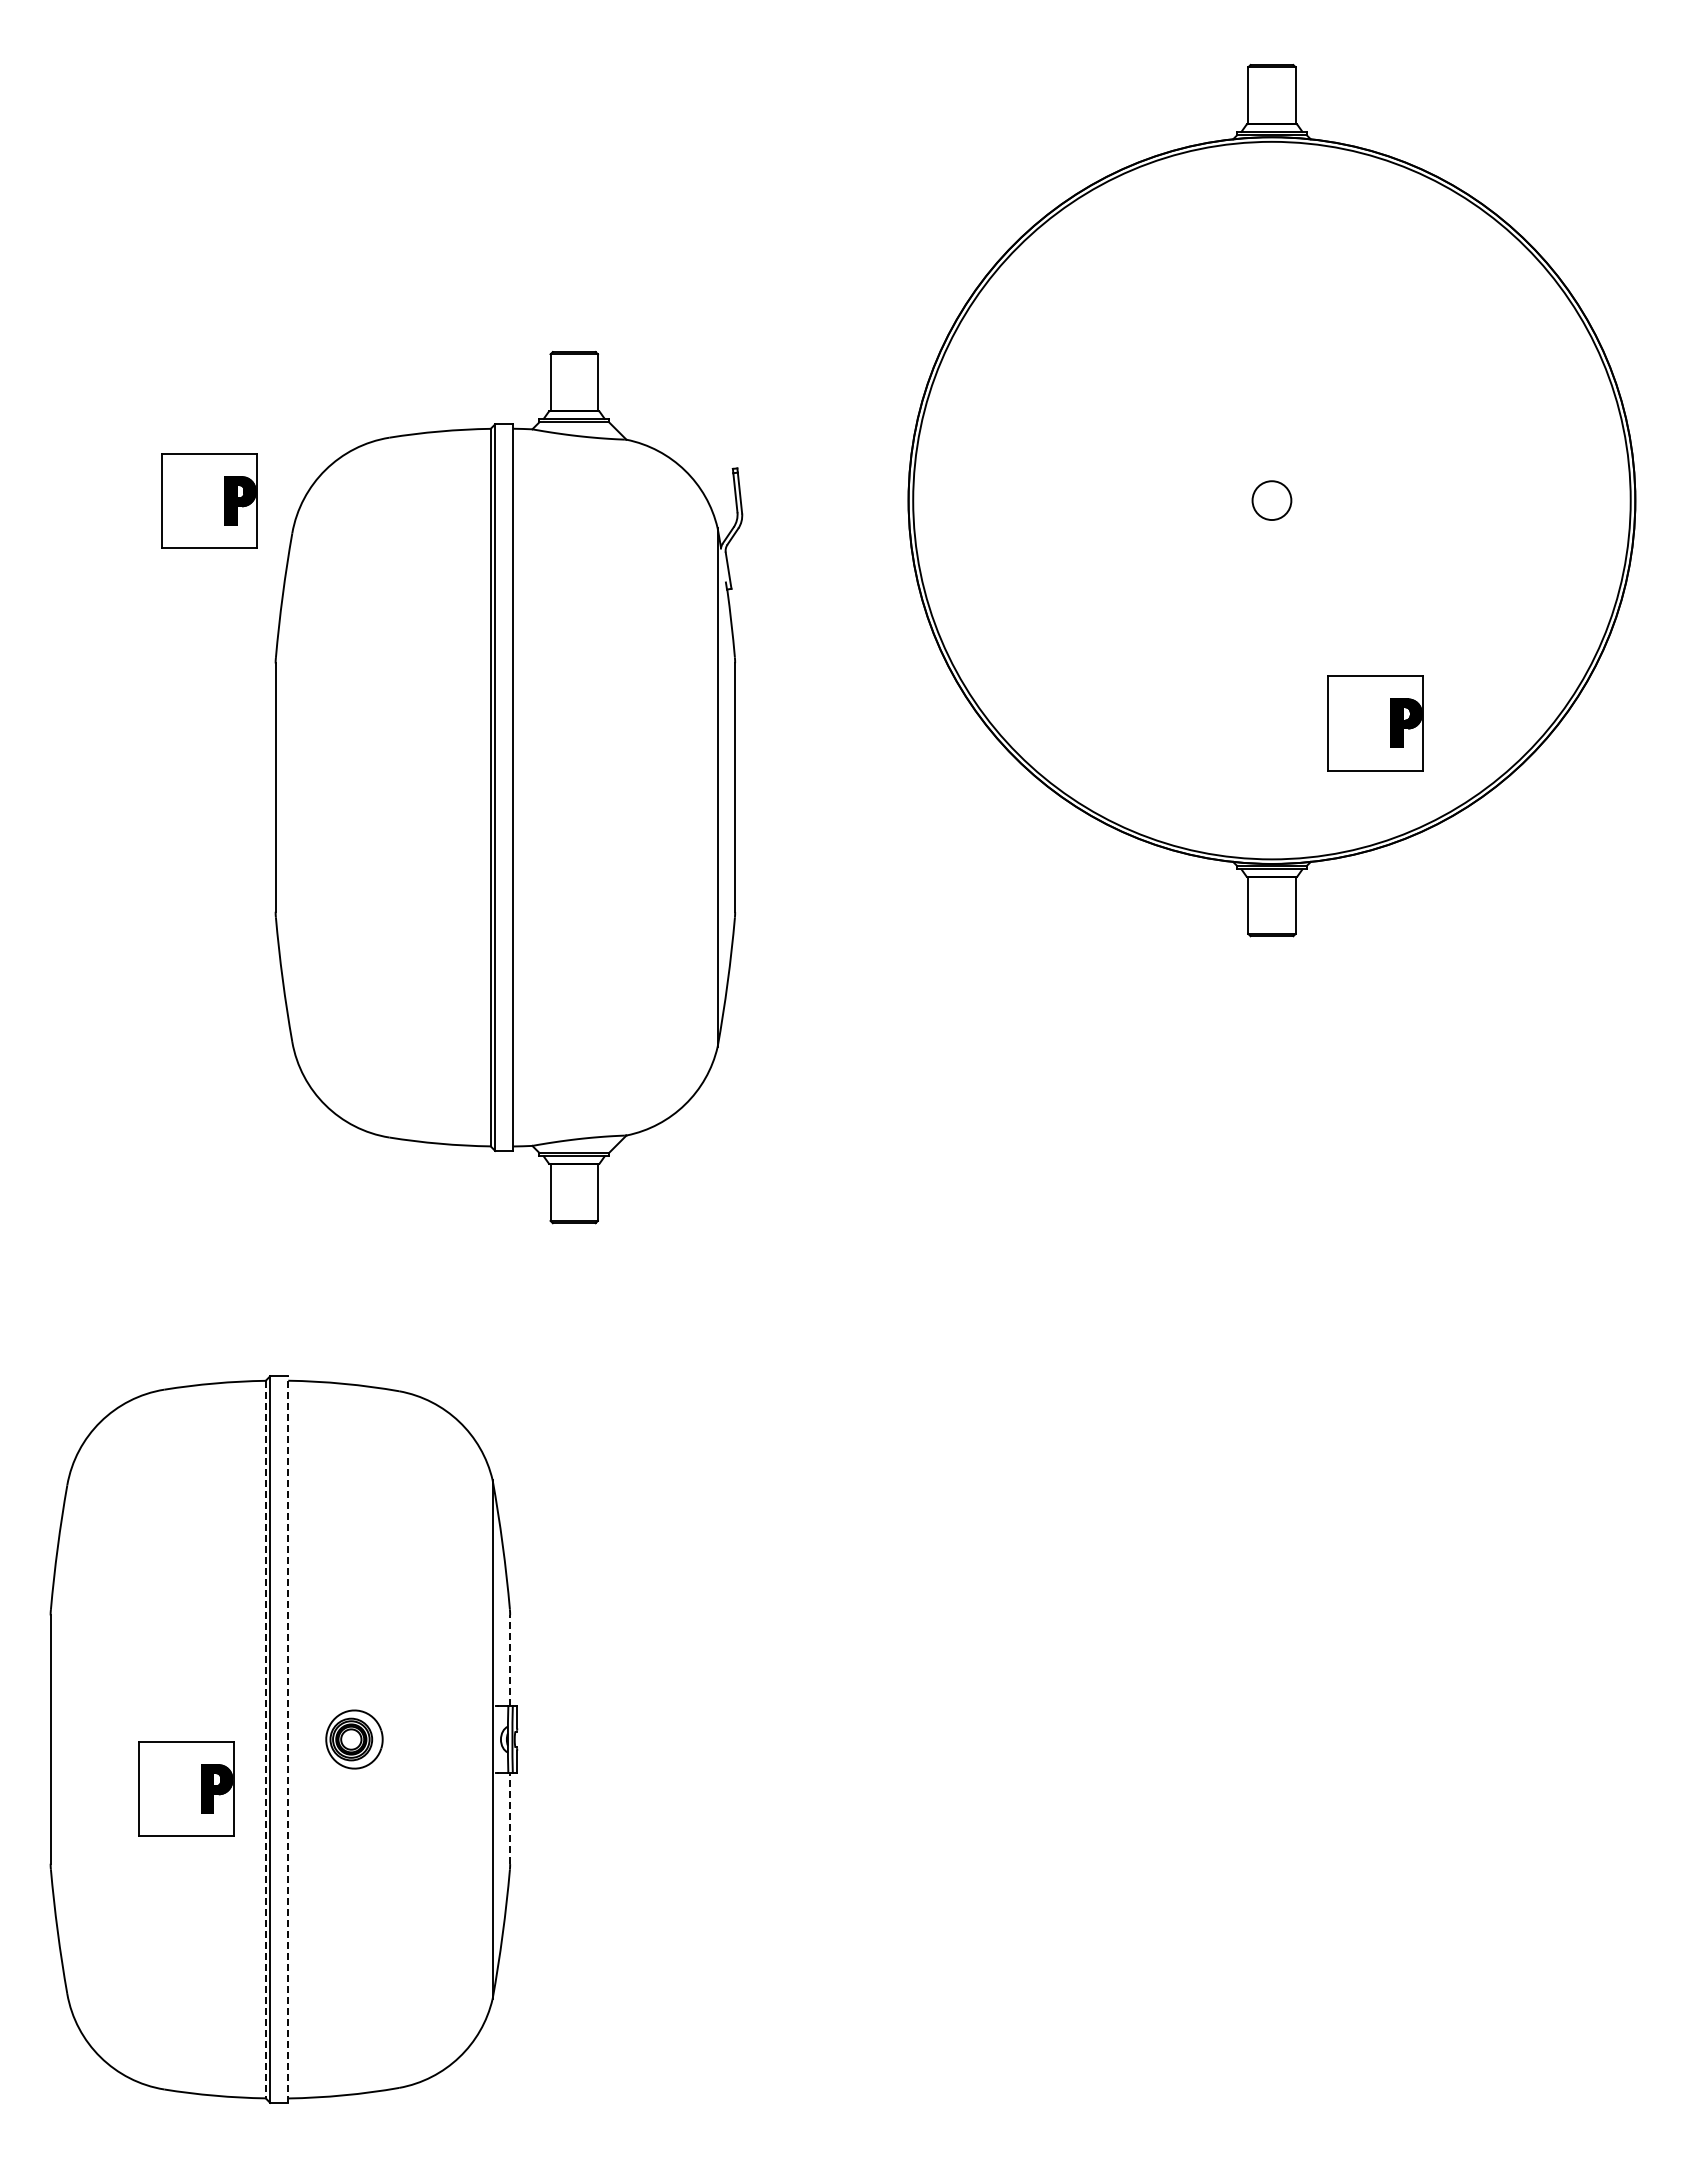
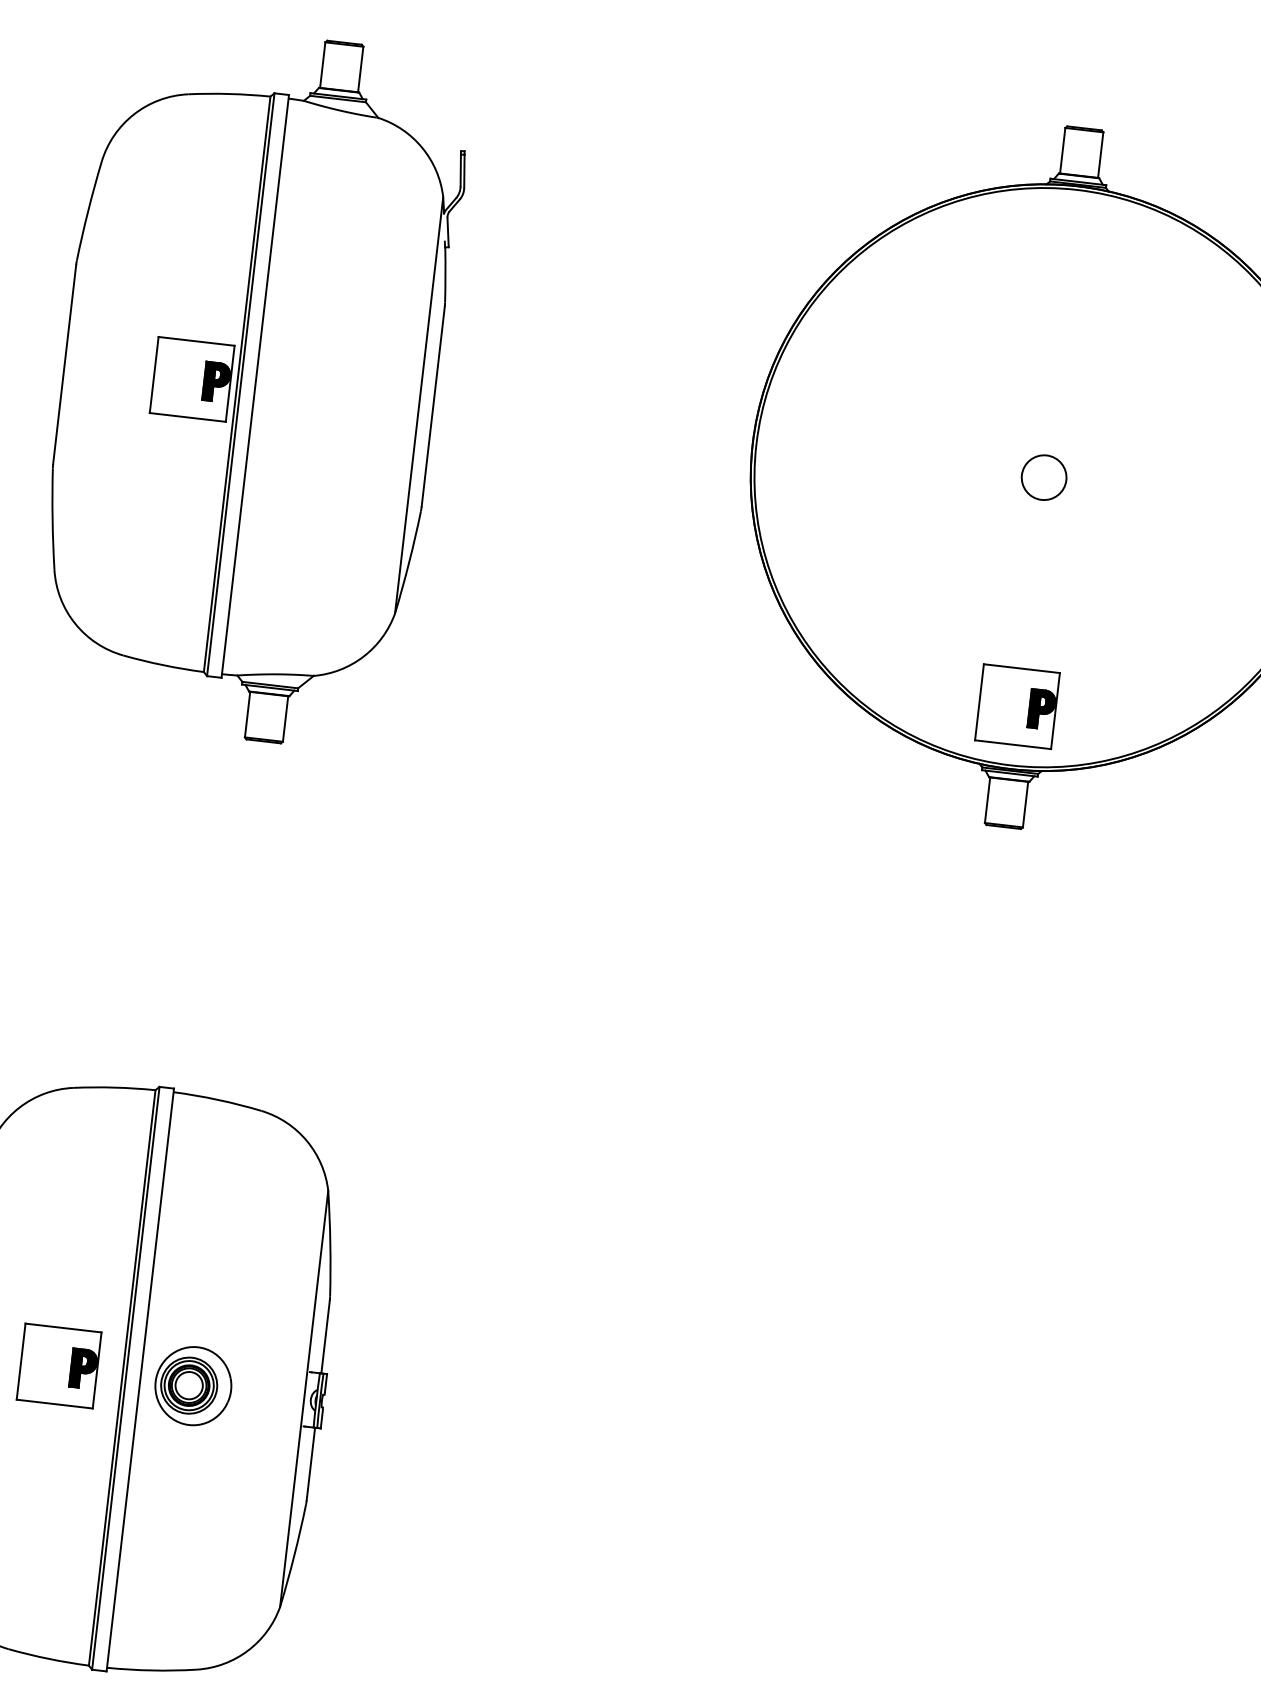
circle: (1271, 500) -> (1043, 477), size x1.43
part: (1375, 723) -> (1017, 706), moved
part: (508, 787) -> (251, 385), moved
line: (510, 1659) -> (325, 1336), dashed -> solid
line: (265, 1739) -> (122, 1377), dashed -> solid
line: (288, 1739) -> (140, 1379), dashed -> solid
part: (354, 1739) -> (193, 1386), size x1.67
part: (186, 1788) -> (59, 1365), moved
line: (510, 1818) -> (311, 1463), dashed -> solid

